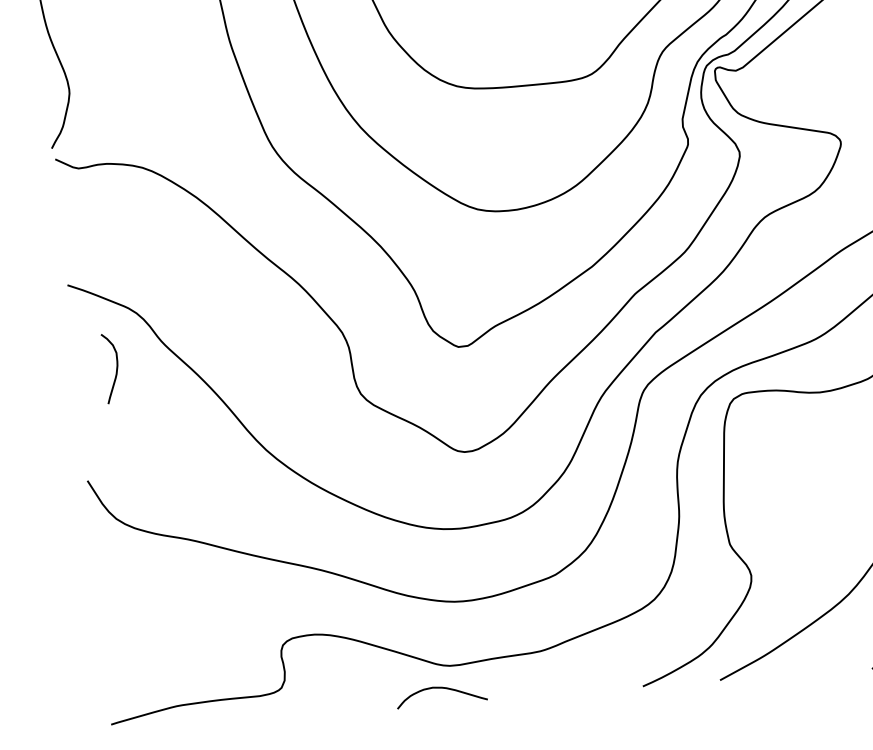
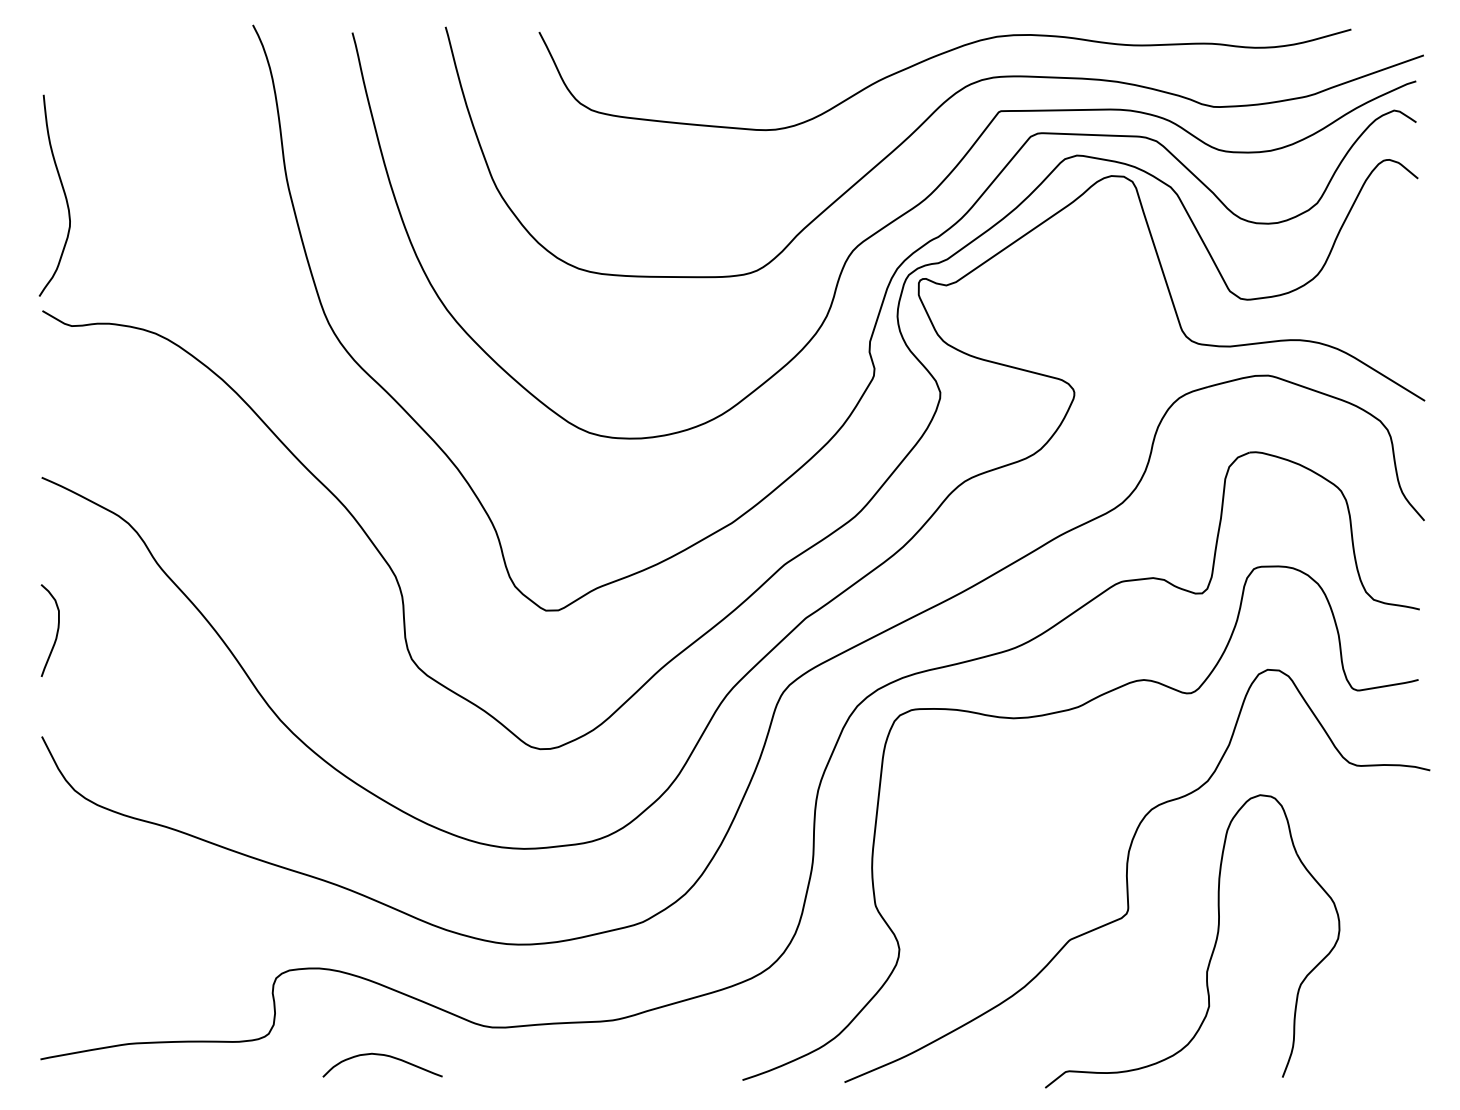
curve: (116, 368) -> (56, 631), moved
curve: (442, 688) -> (384, 1056), moved

